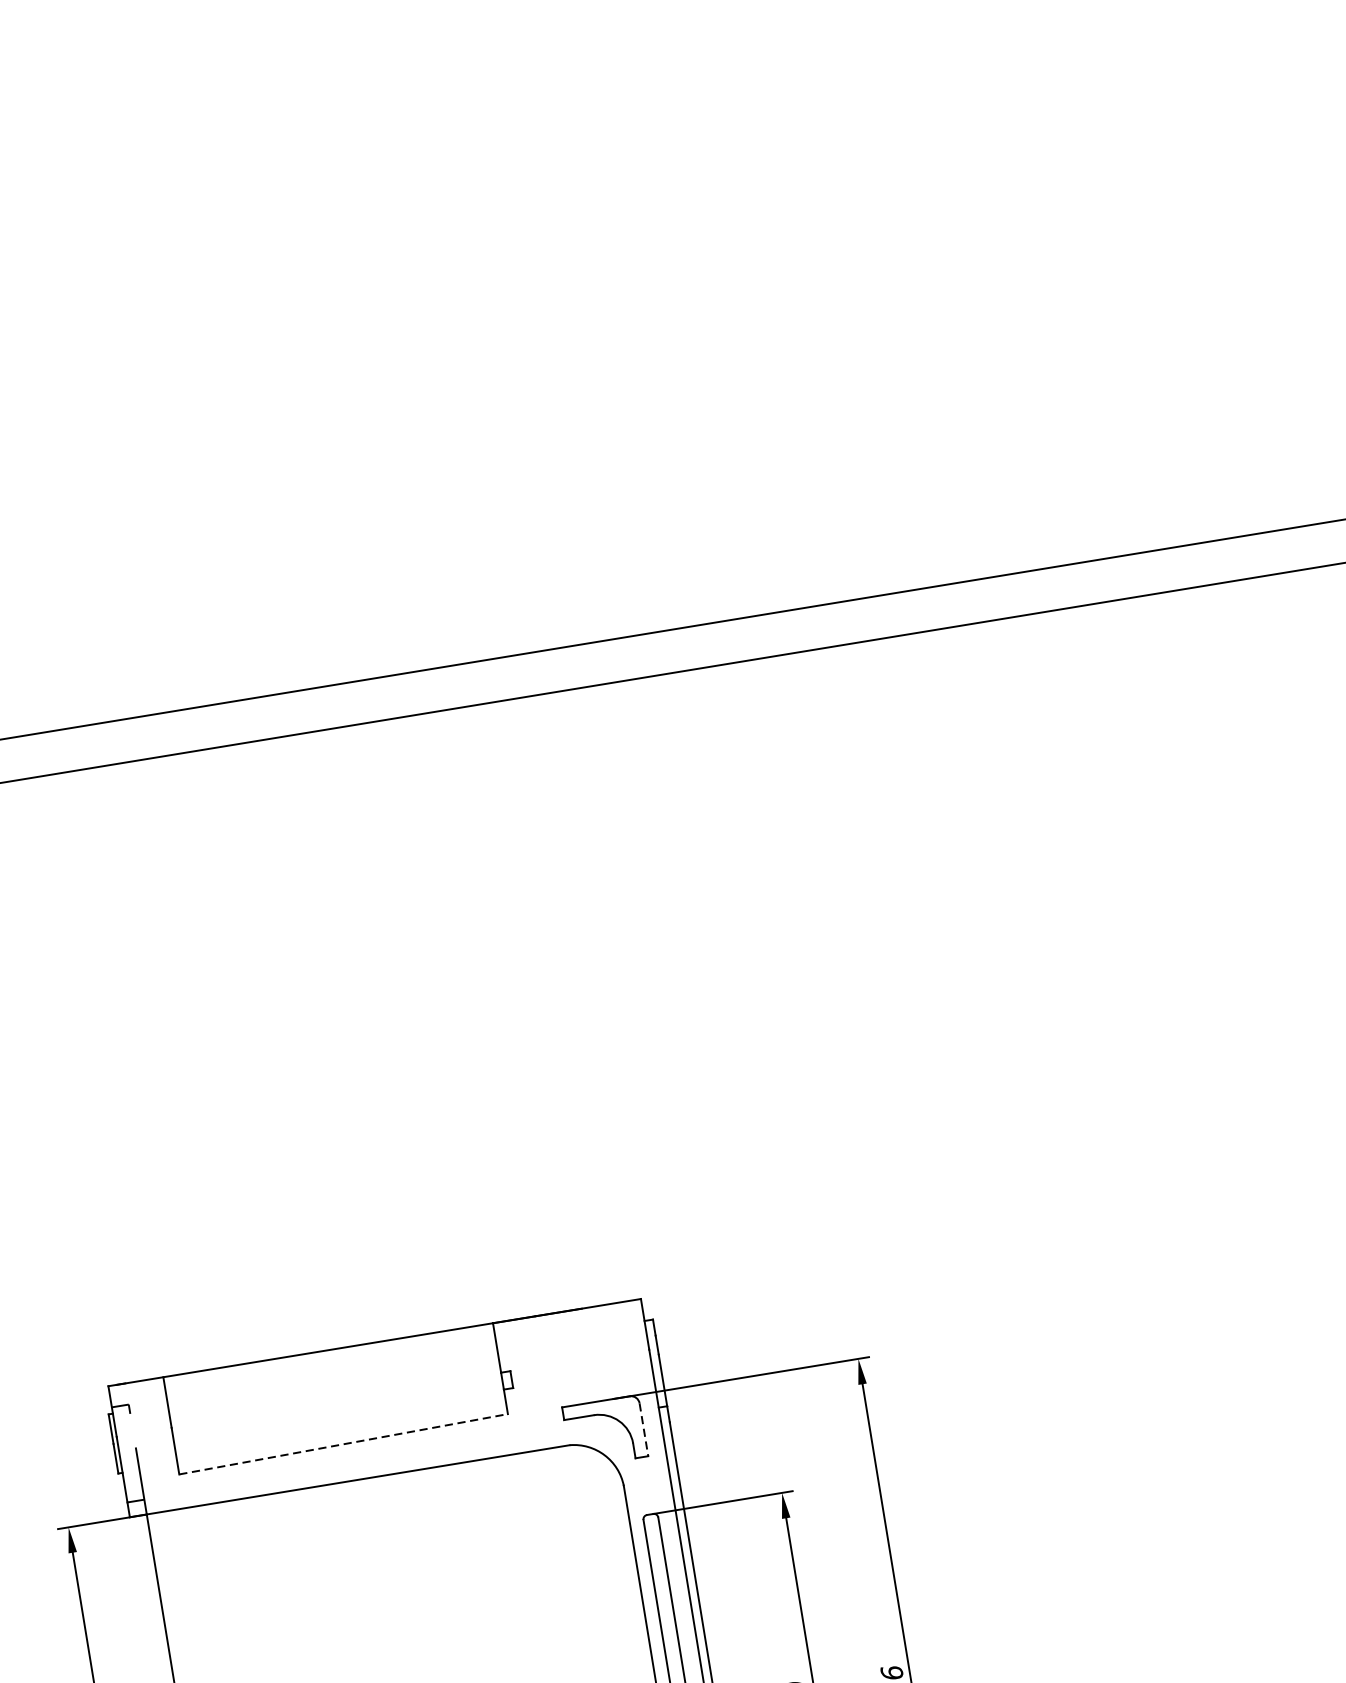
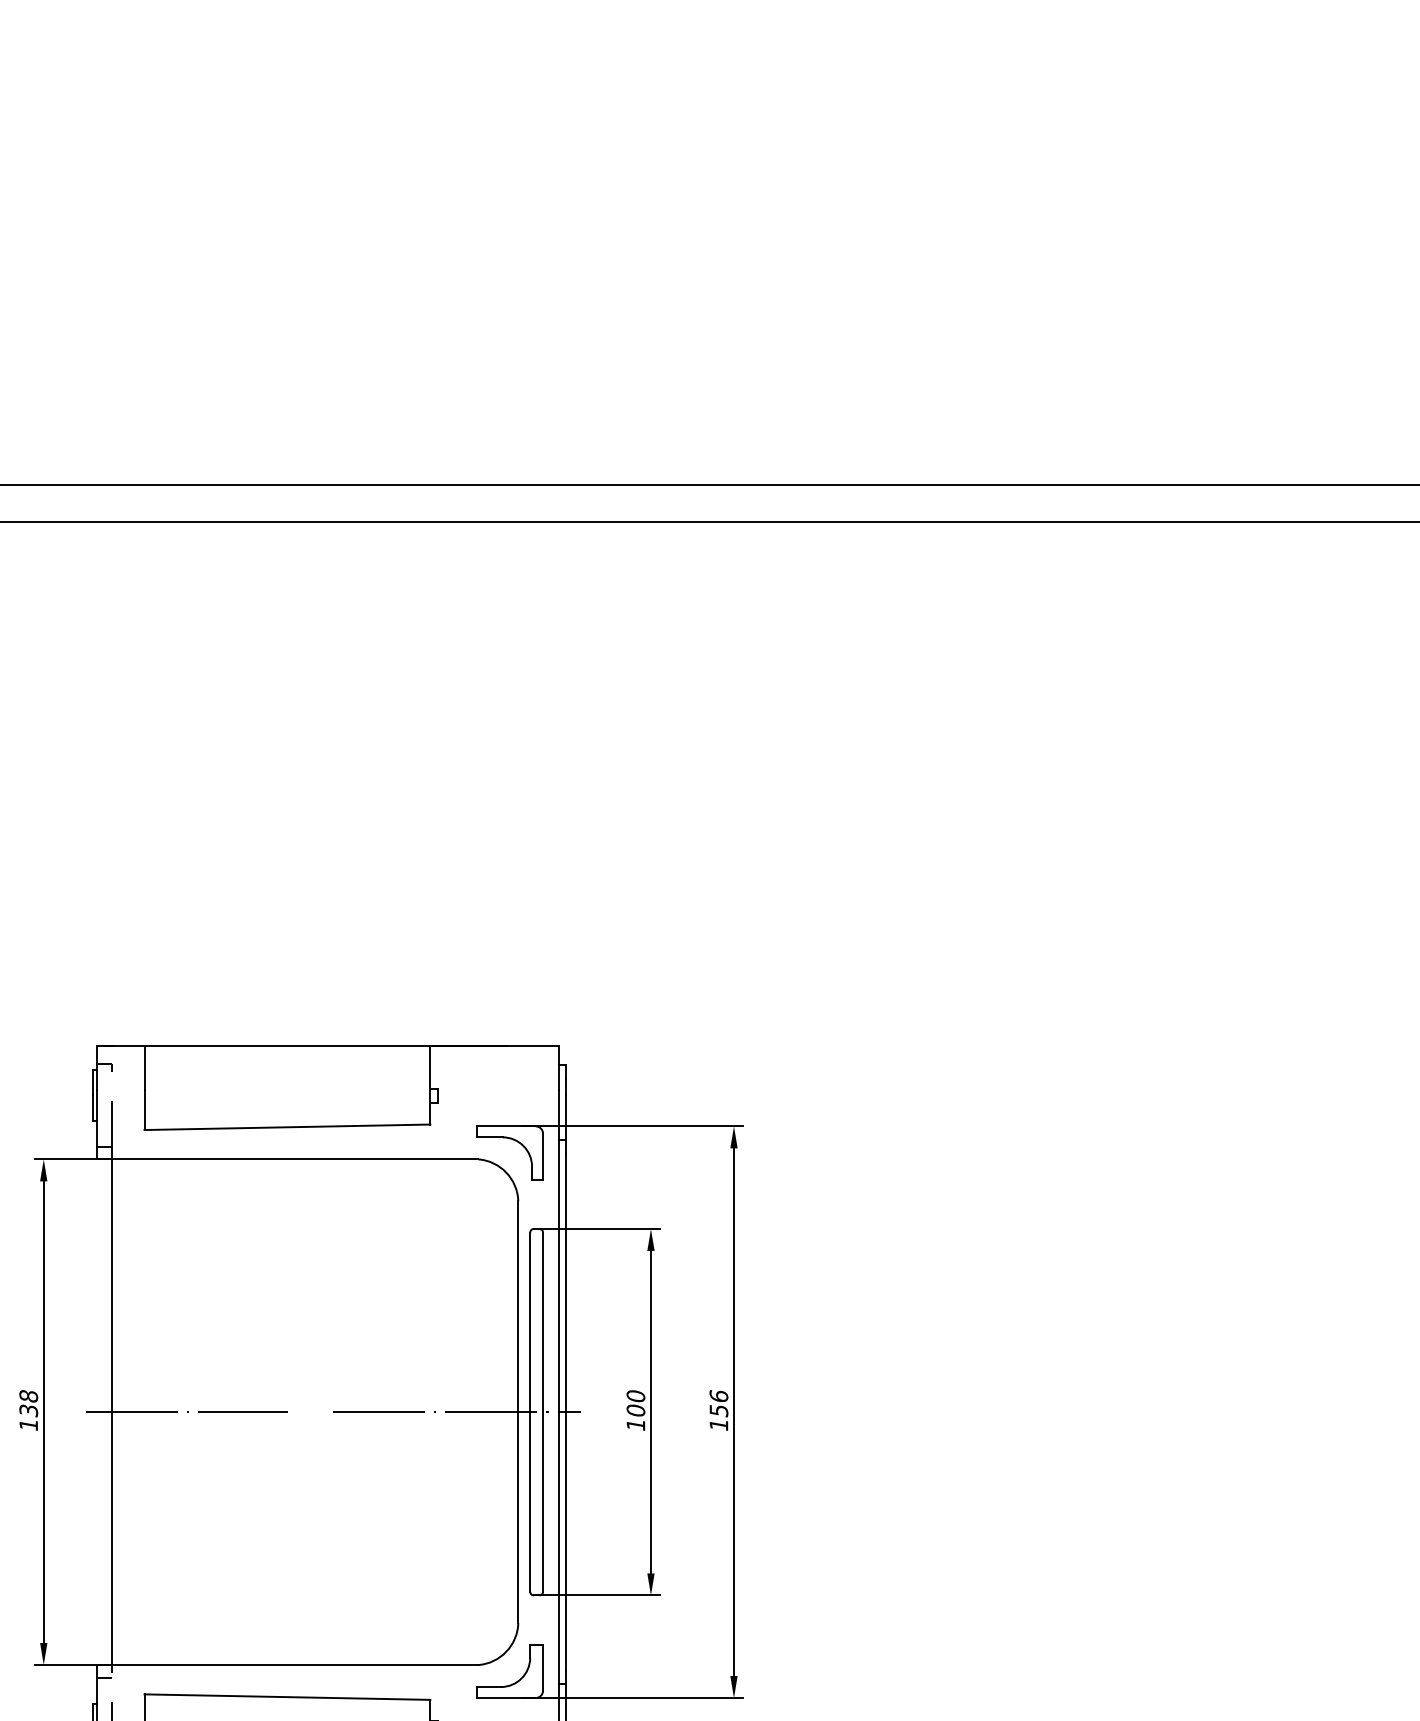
line: (644, 1429) -> (543, 1156), dashed -> solid
line: (343, 1444) -> (287, 1127), dashed -> solid

